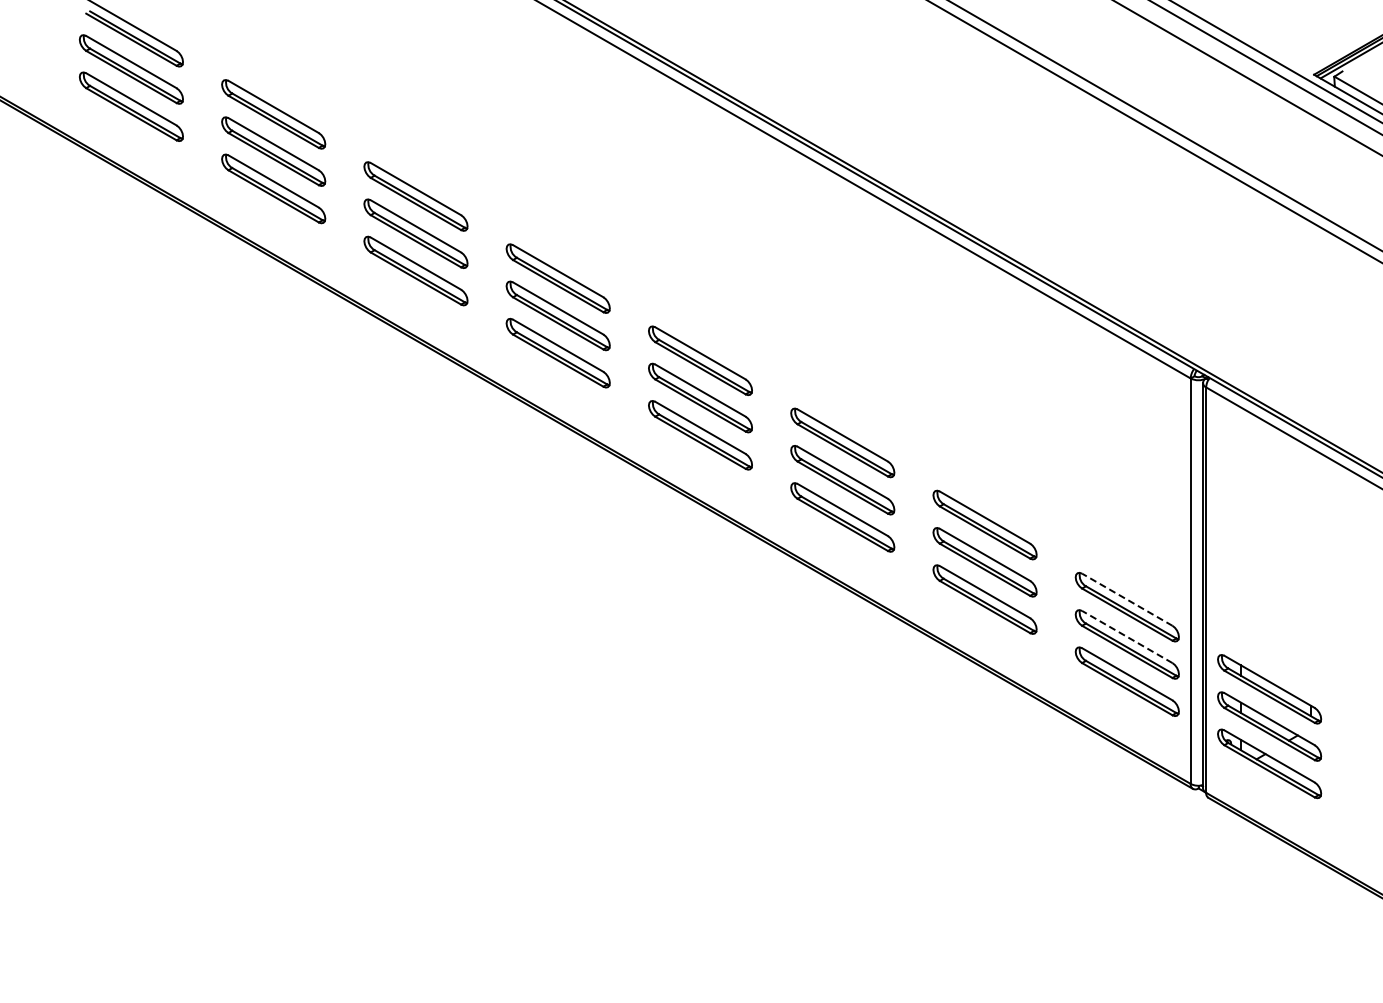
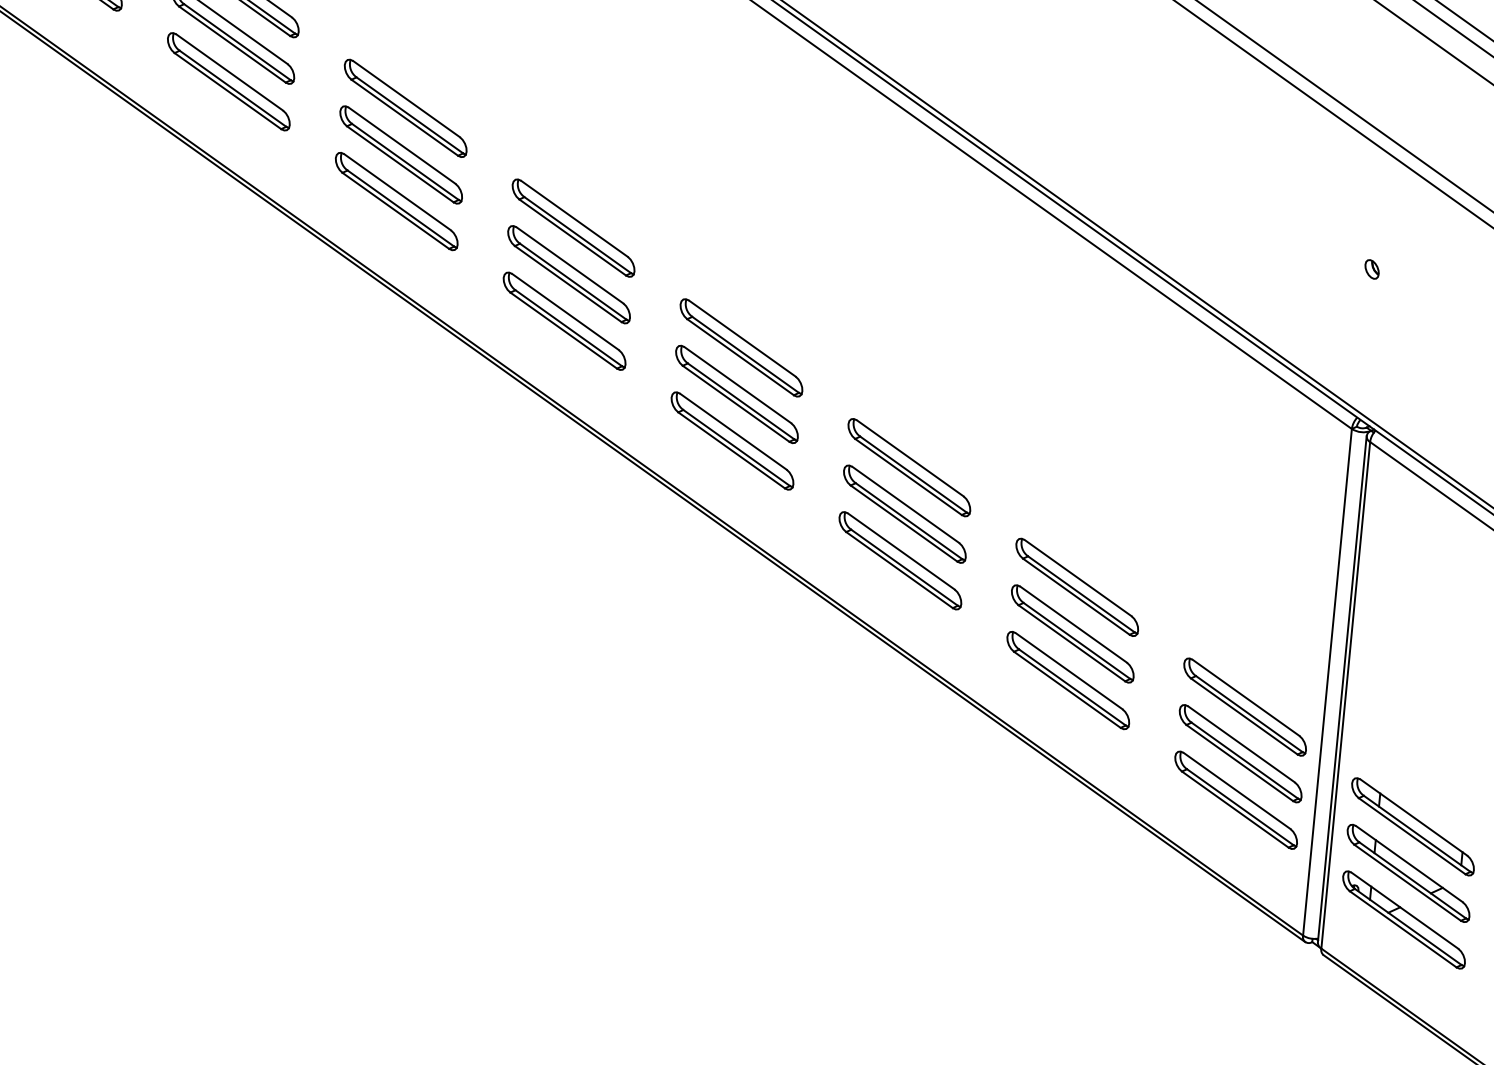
part: (1194, 250) -> (1372, 269), added
line: (1126, 599) -> (1245, 697), dashed -> solid
line: (1126, 636) -> (1240, 743), dashed -> solid

